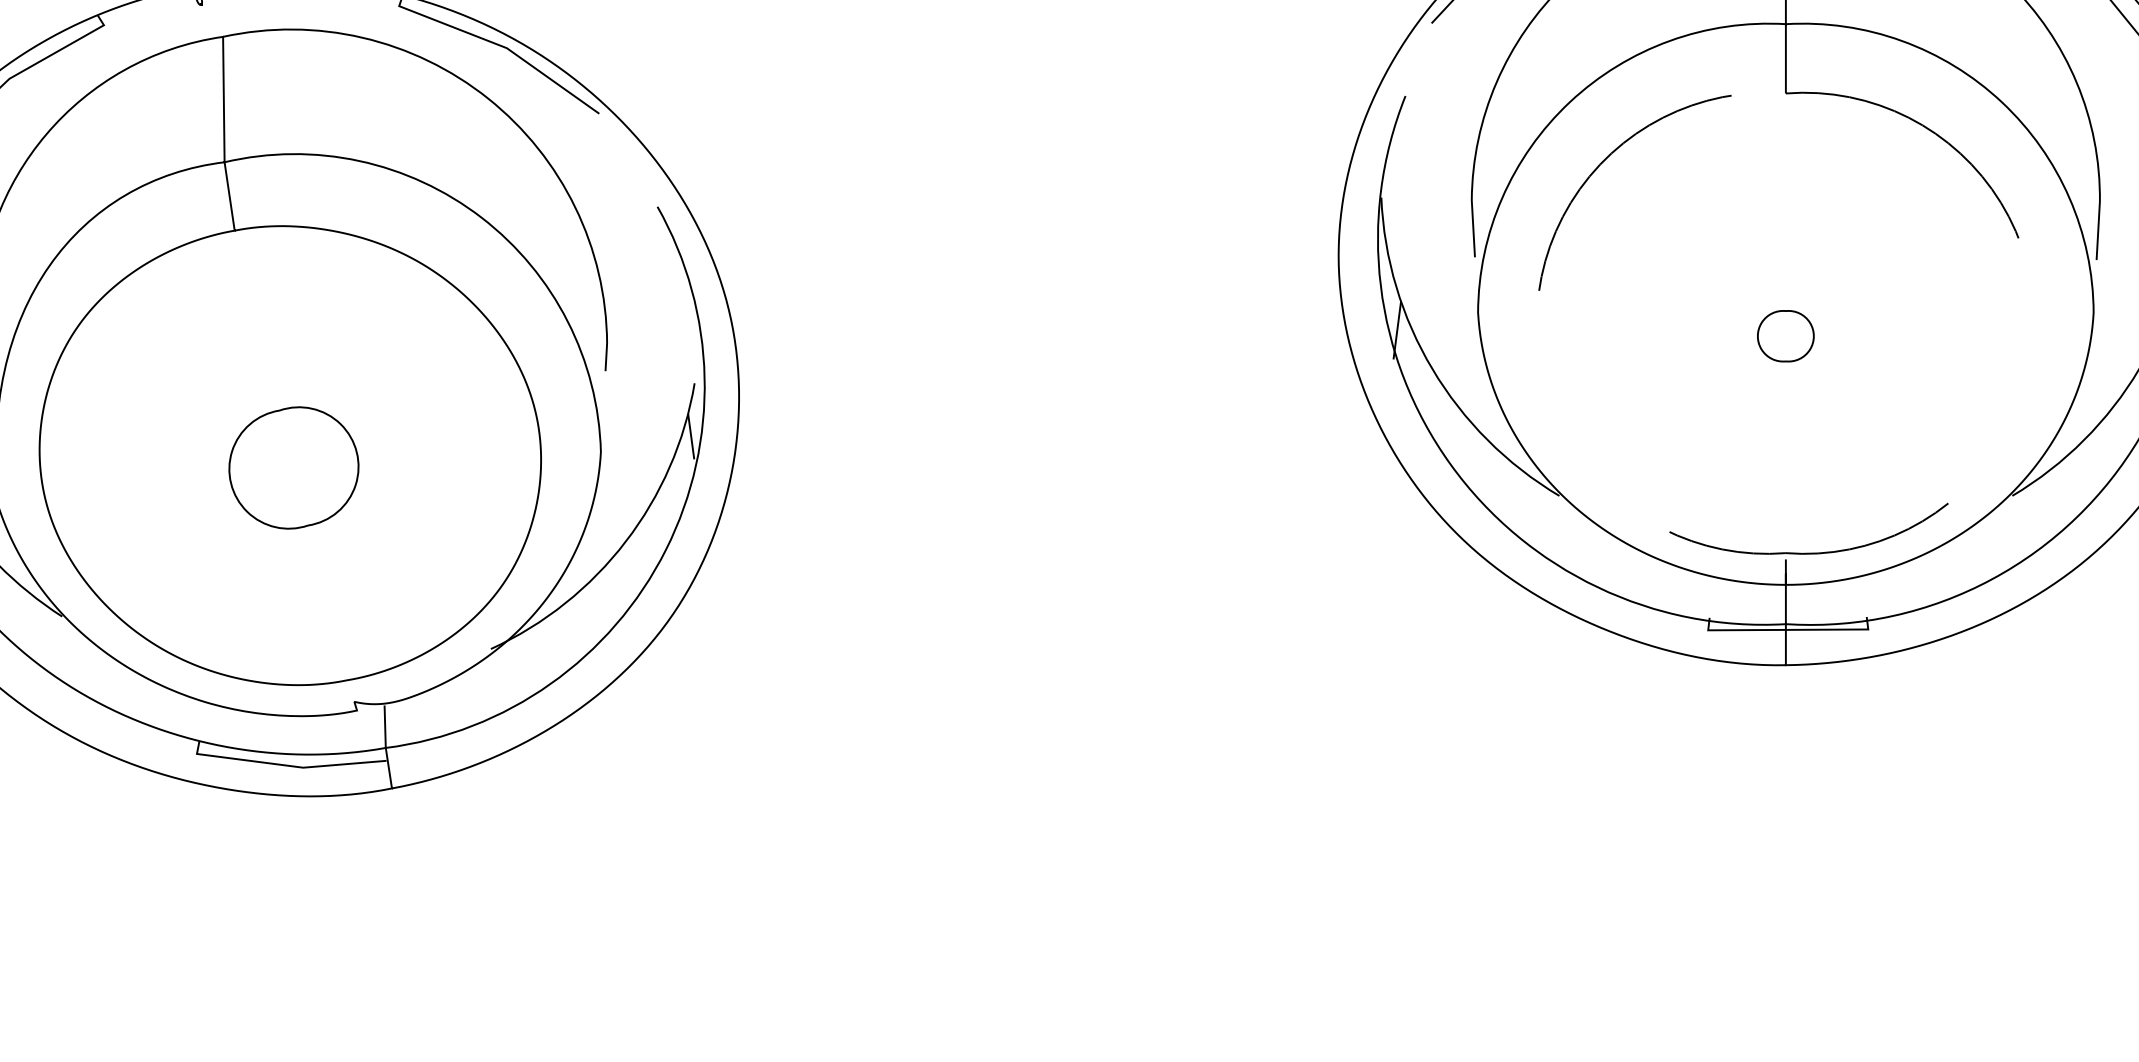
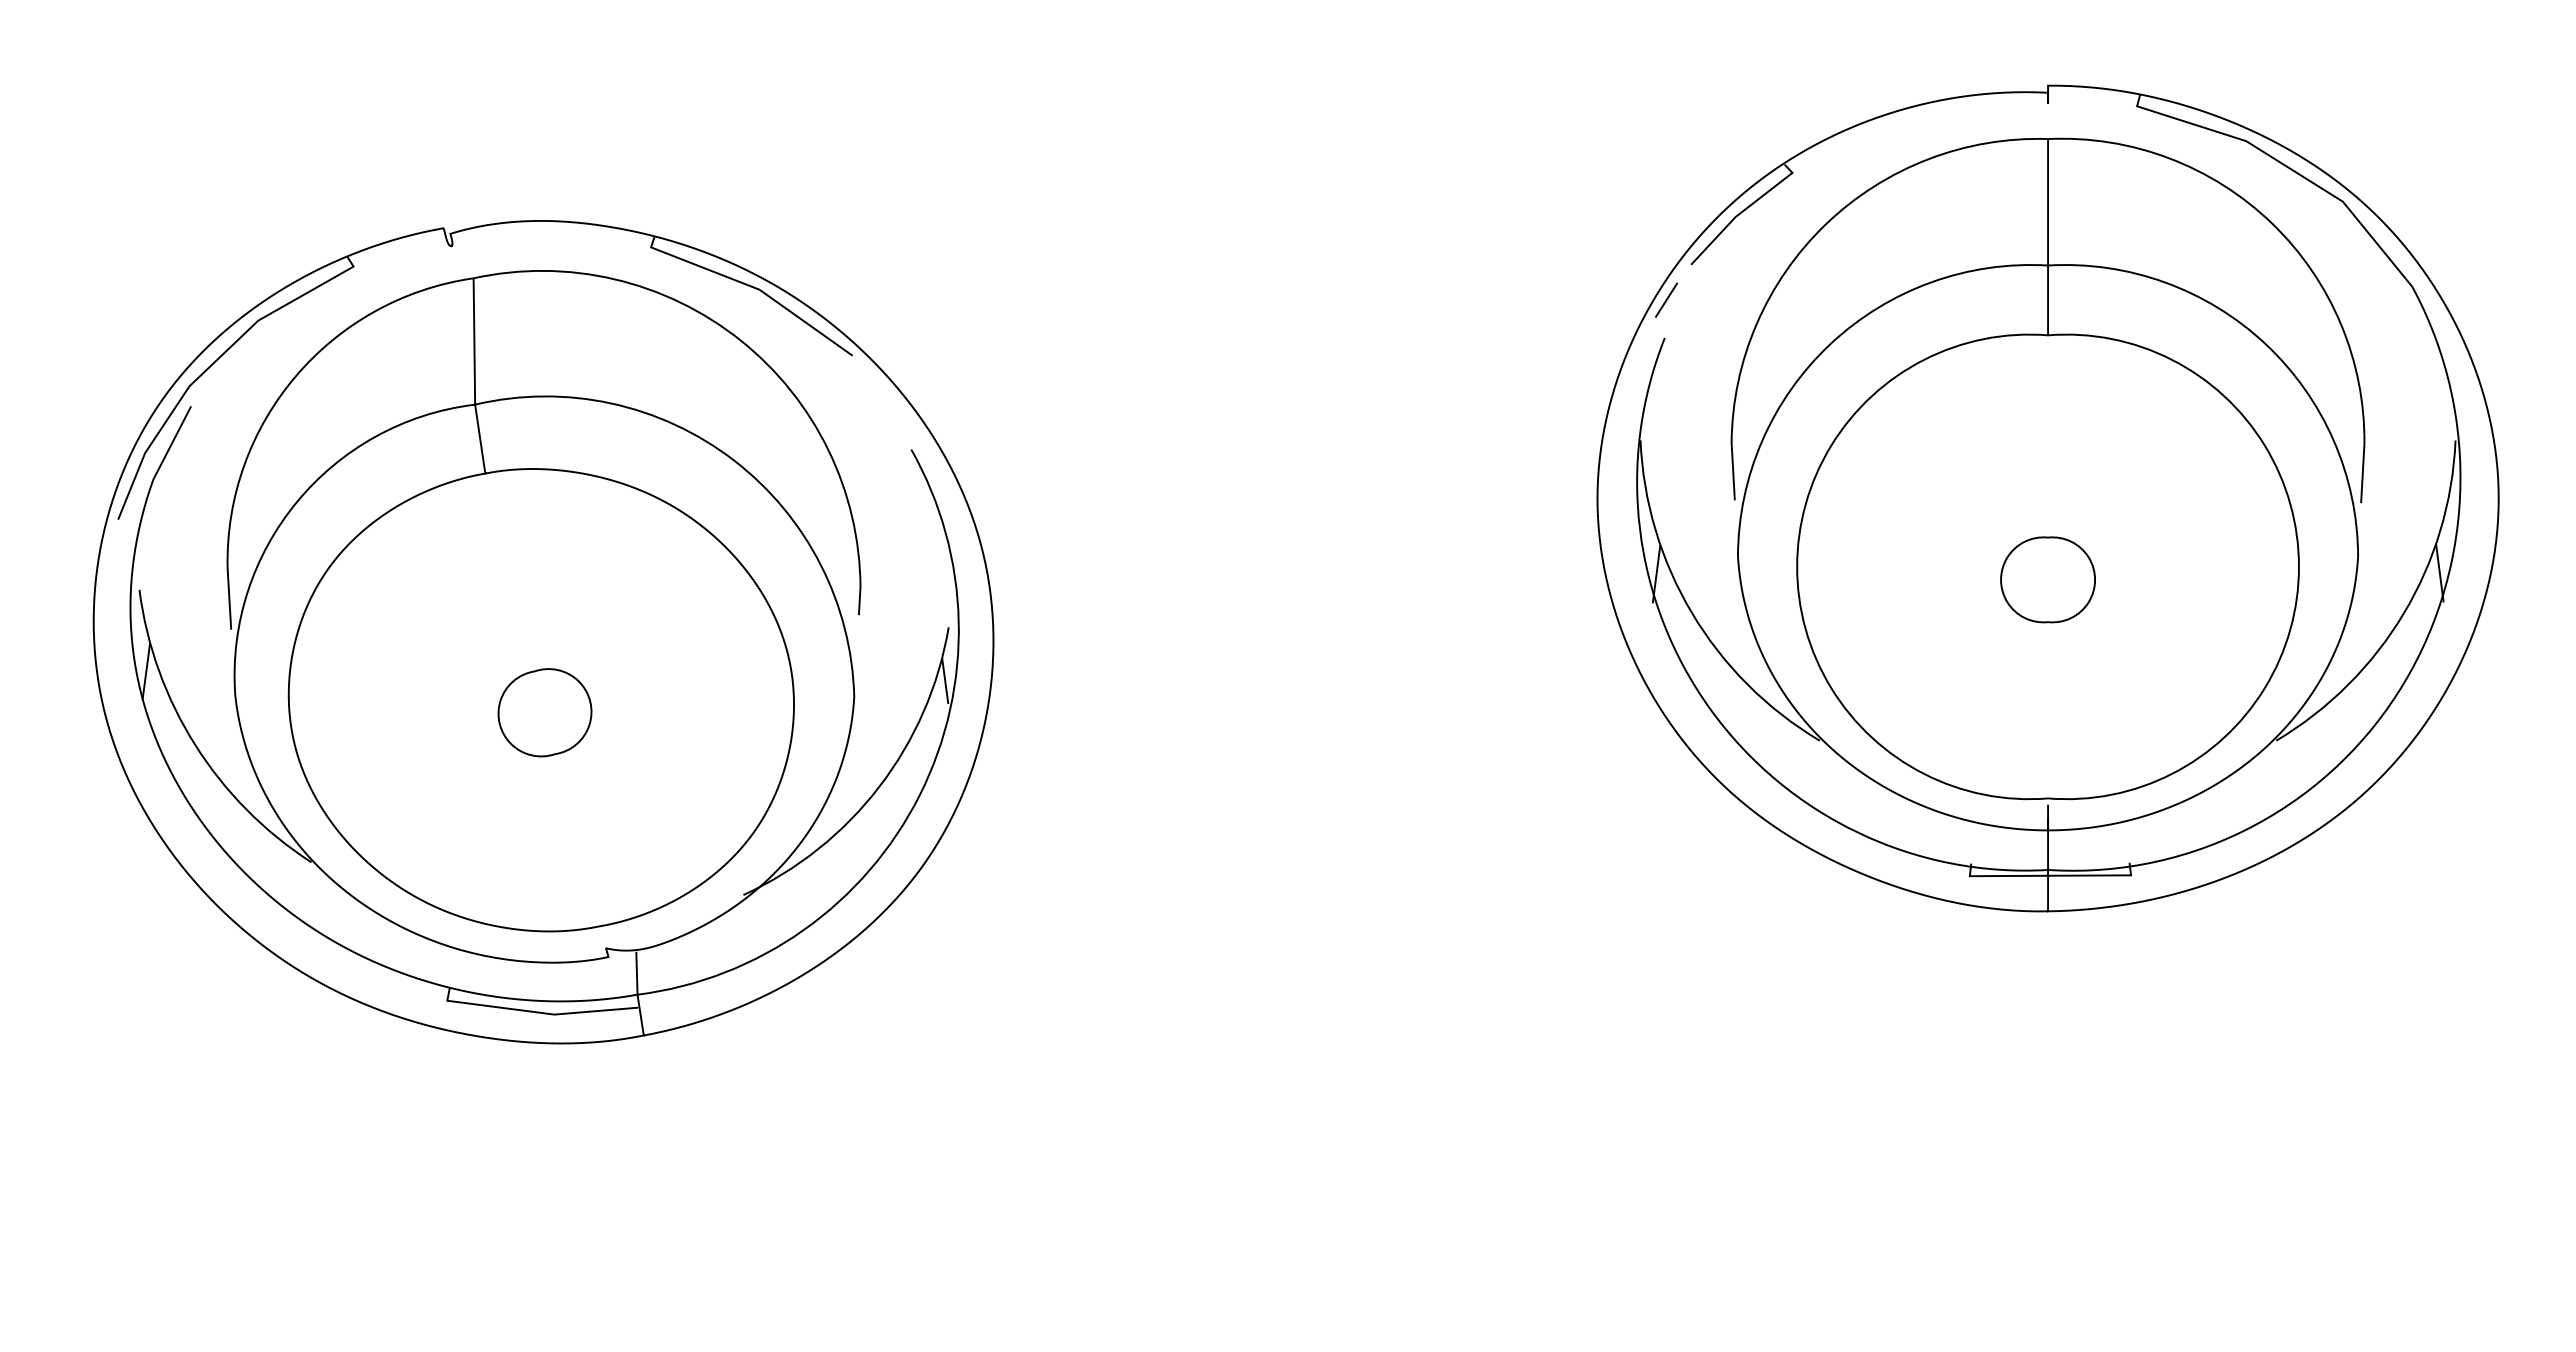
line: (1407, 57) -> (1666, 299), added
part: (1785, 335) -> (2047, 579), size x1.67
part: (293, 467) -> (544, 712), size x0.71
line: (1786, 553) -> (2048, 798), dashed -> solid

